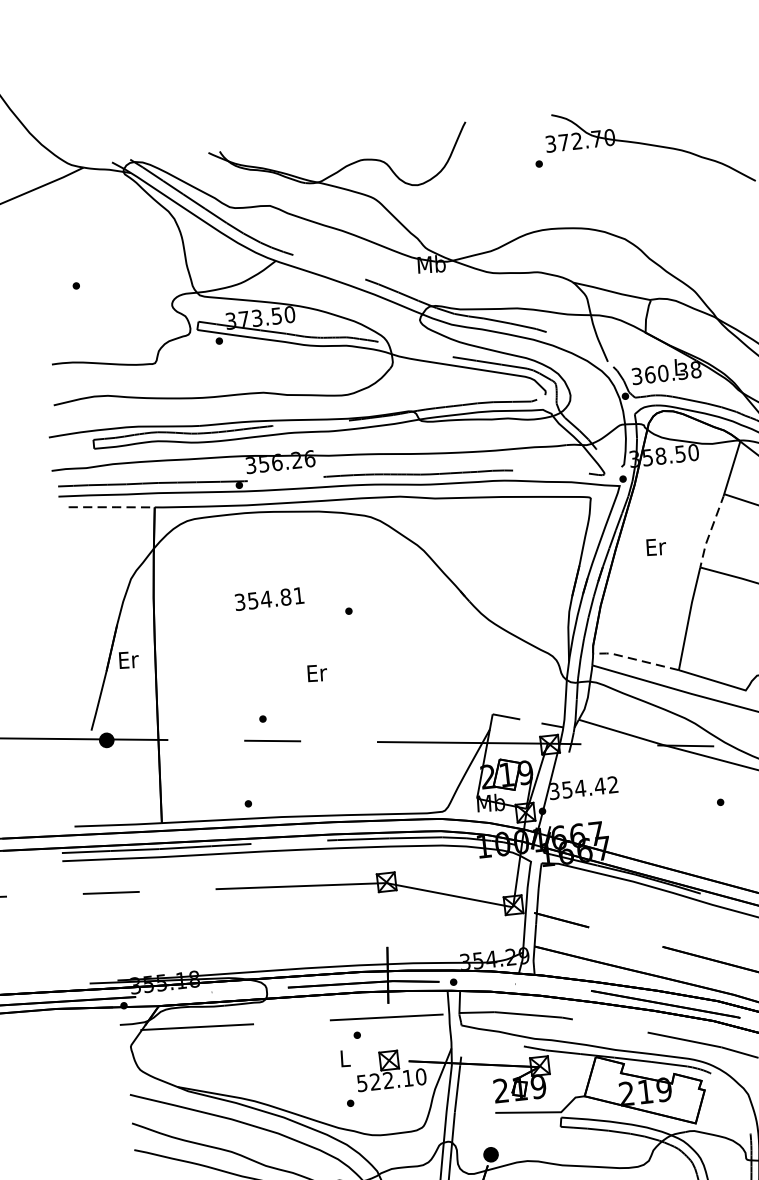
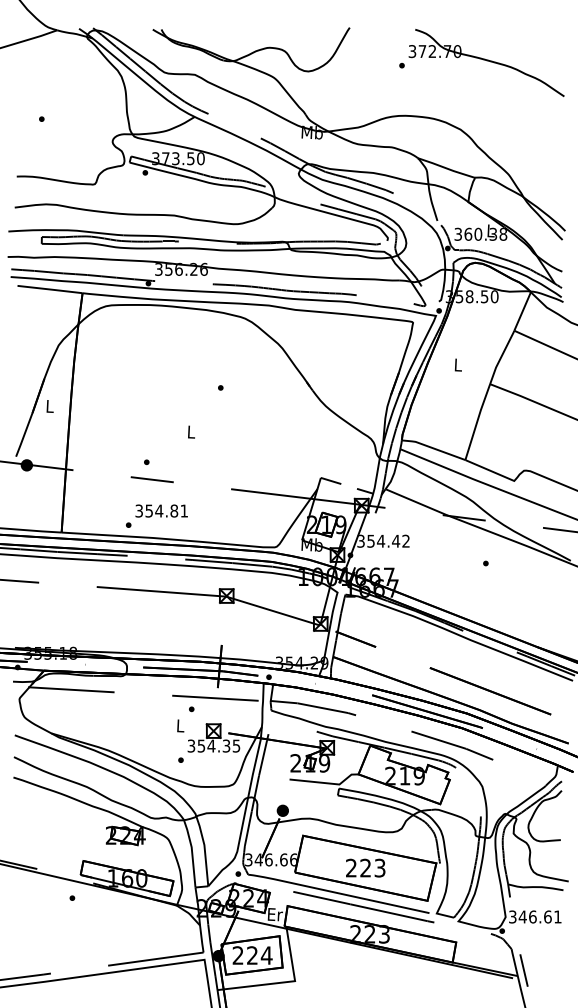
line: (112, 507) -> (50, 289), dashed -> solid
line: (711, 529) -> (501, 356), dashed -> solid
text: (656, 546) -> (458, 364), Er -> L
text: (269, 598) -> (161, 510), moved
text: (127, 658) -> (49, 405), Er -> L
line: (634, 659) -> (432, 448), dashed -> solid
text: (316, 672) -> (191, 431), Er -> L
text: (392, 1079) -> (214, 745), 522.10 -> 354.35

